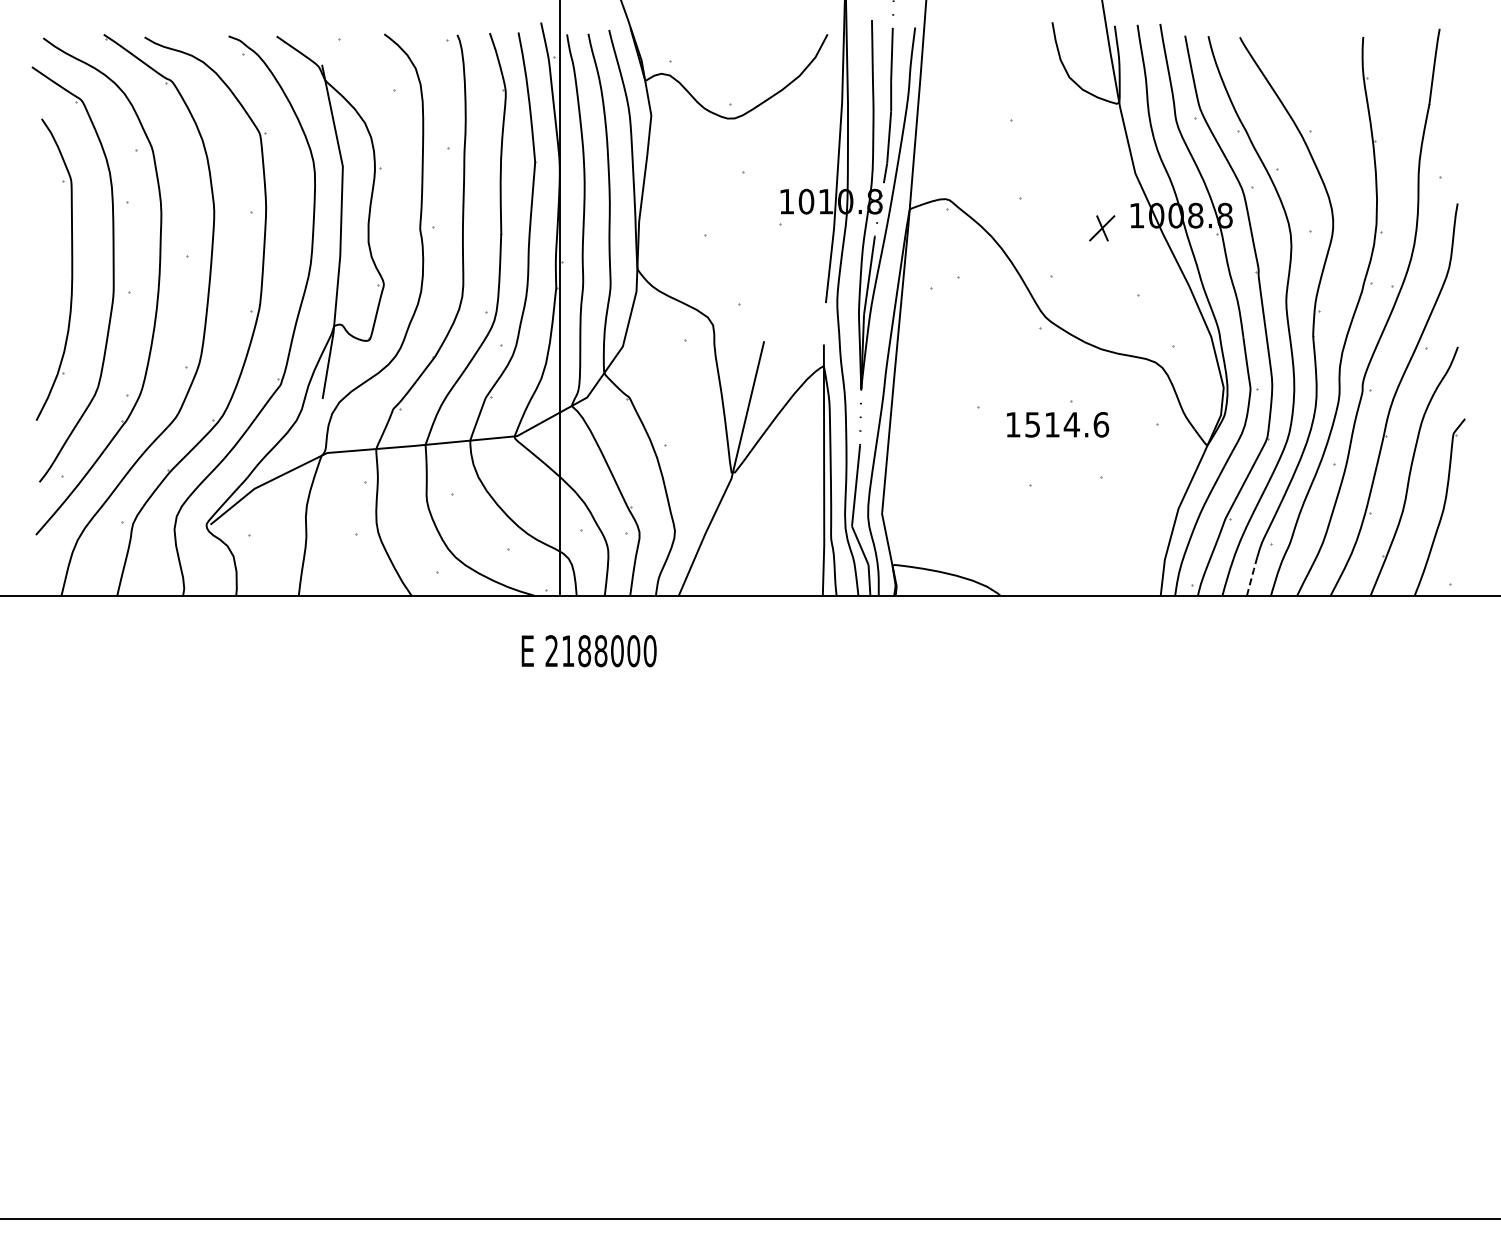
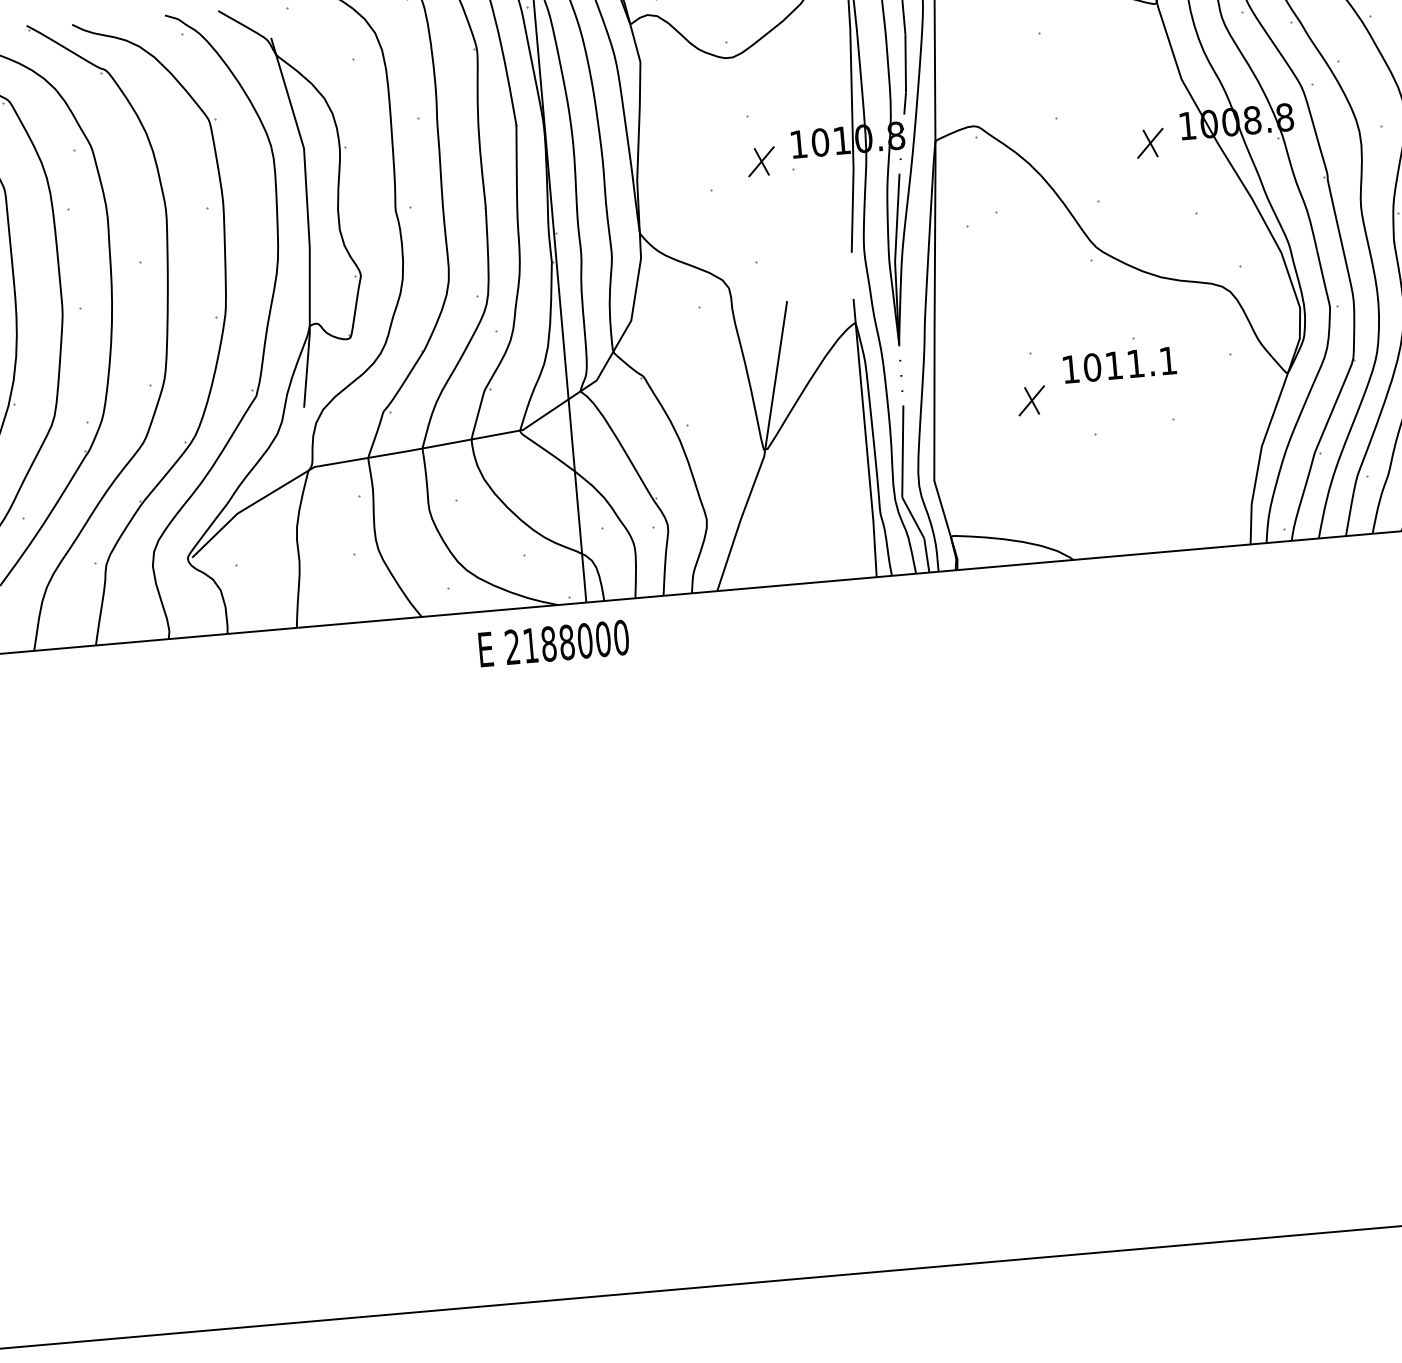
part: (752, 214) -> (761, 161), added
text: (1067, 424) -> (1130, 363), 1514.6 -> 1011.1
part: (975, 449) -> (1031, 400), added
line: (1252, 576) -> (1350, 514), dashed -> solid
text: (588, 651) -> (553, 644), moved

